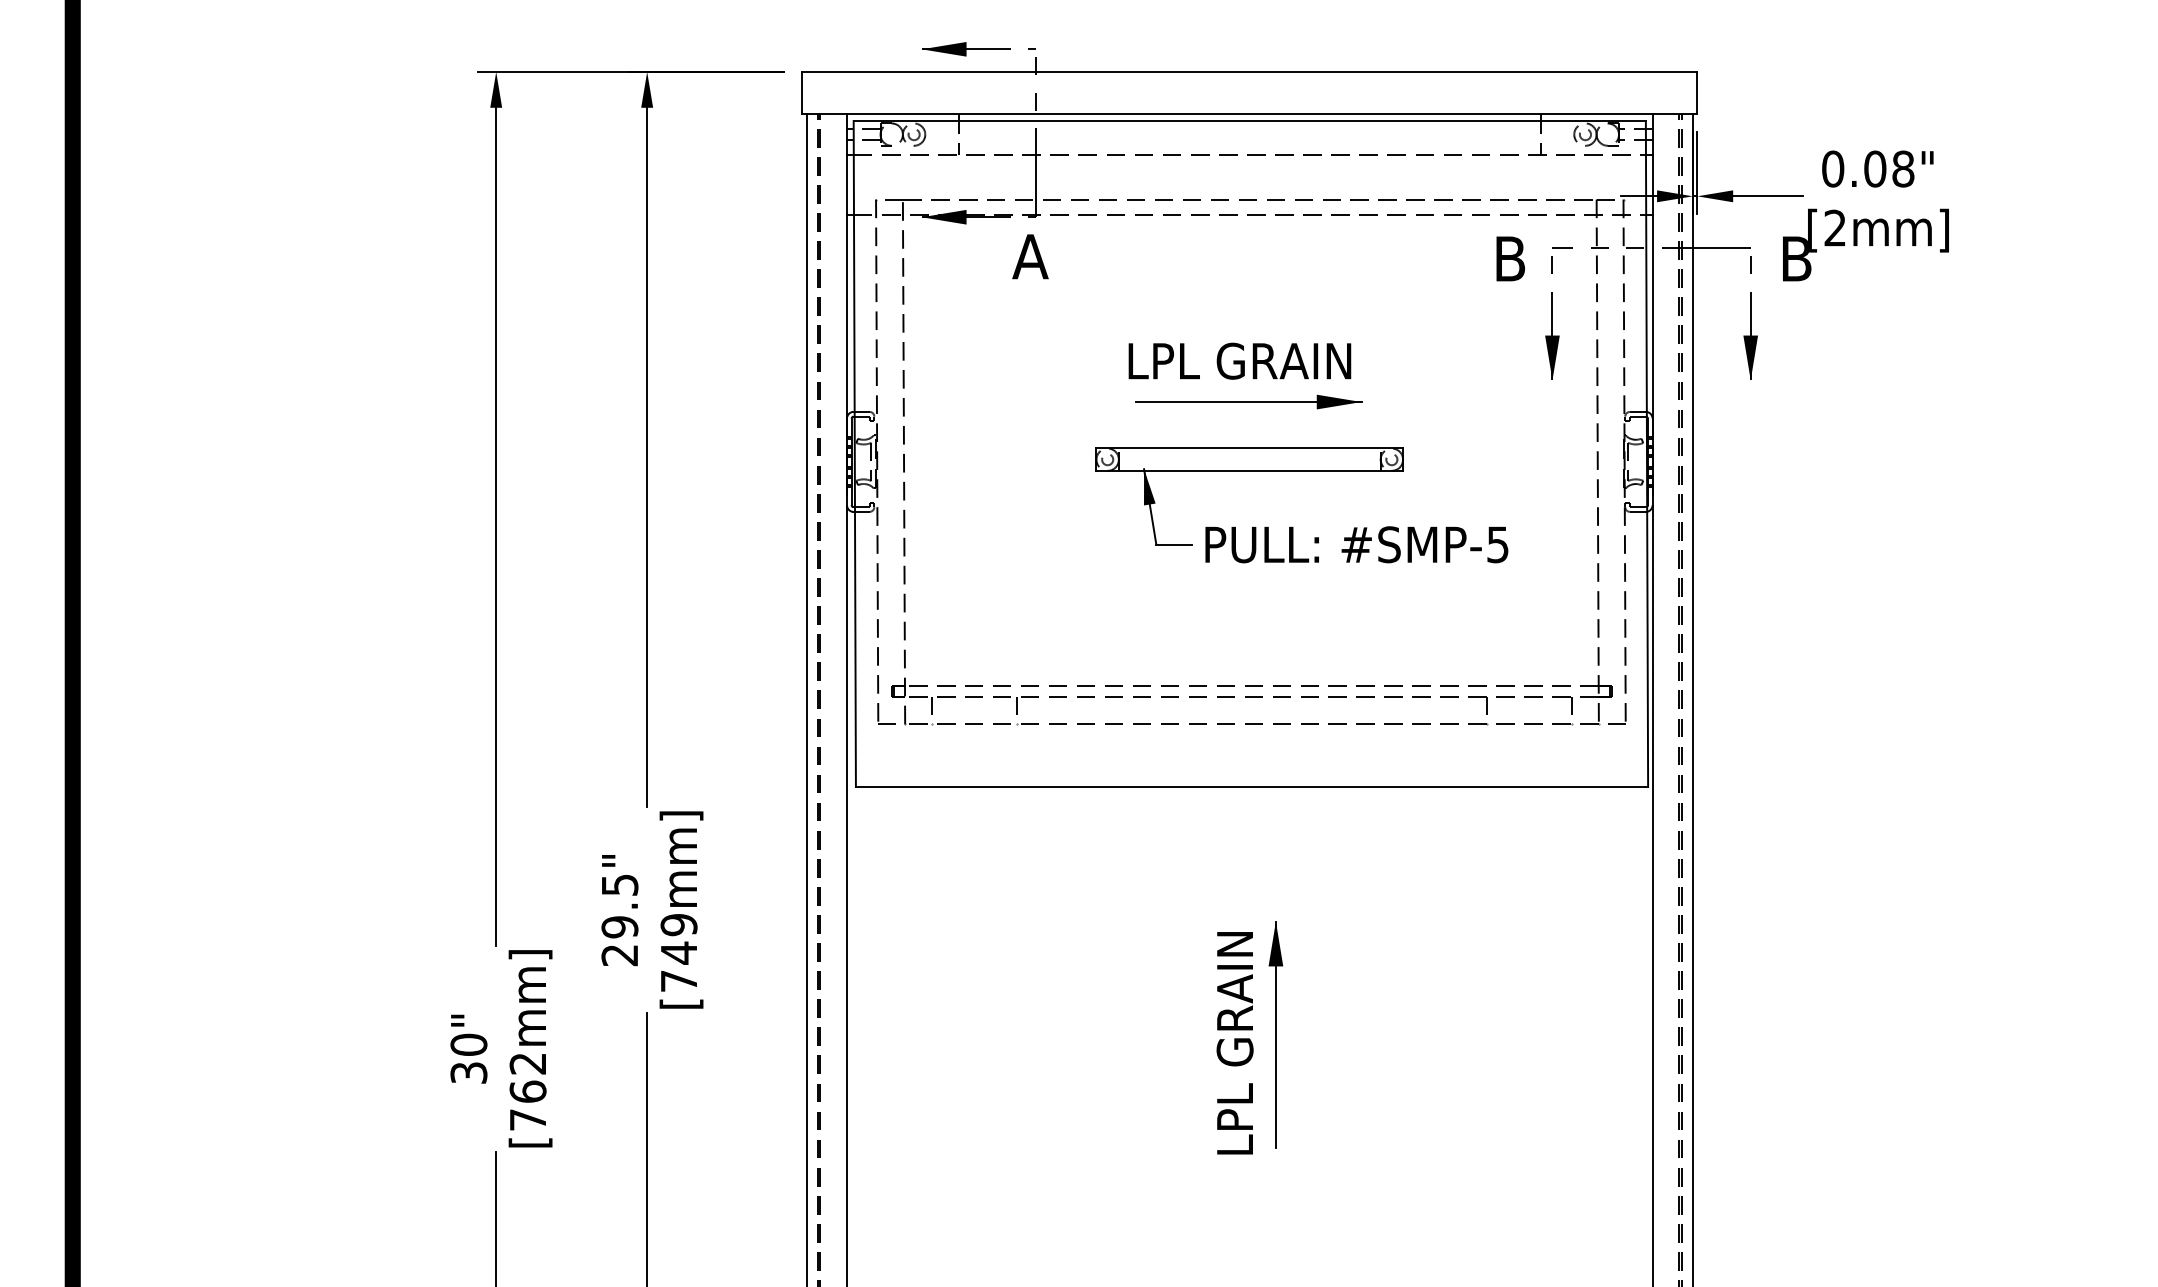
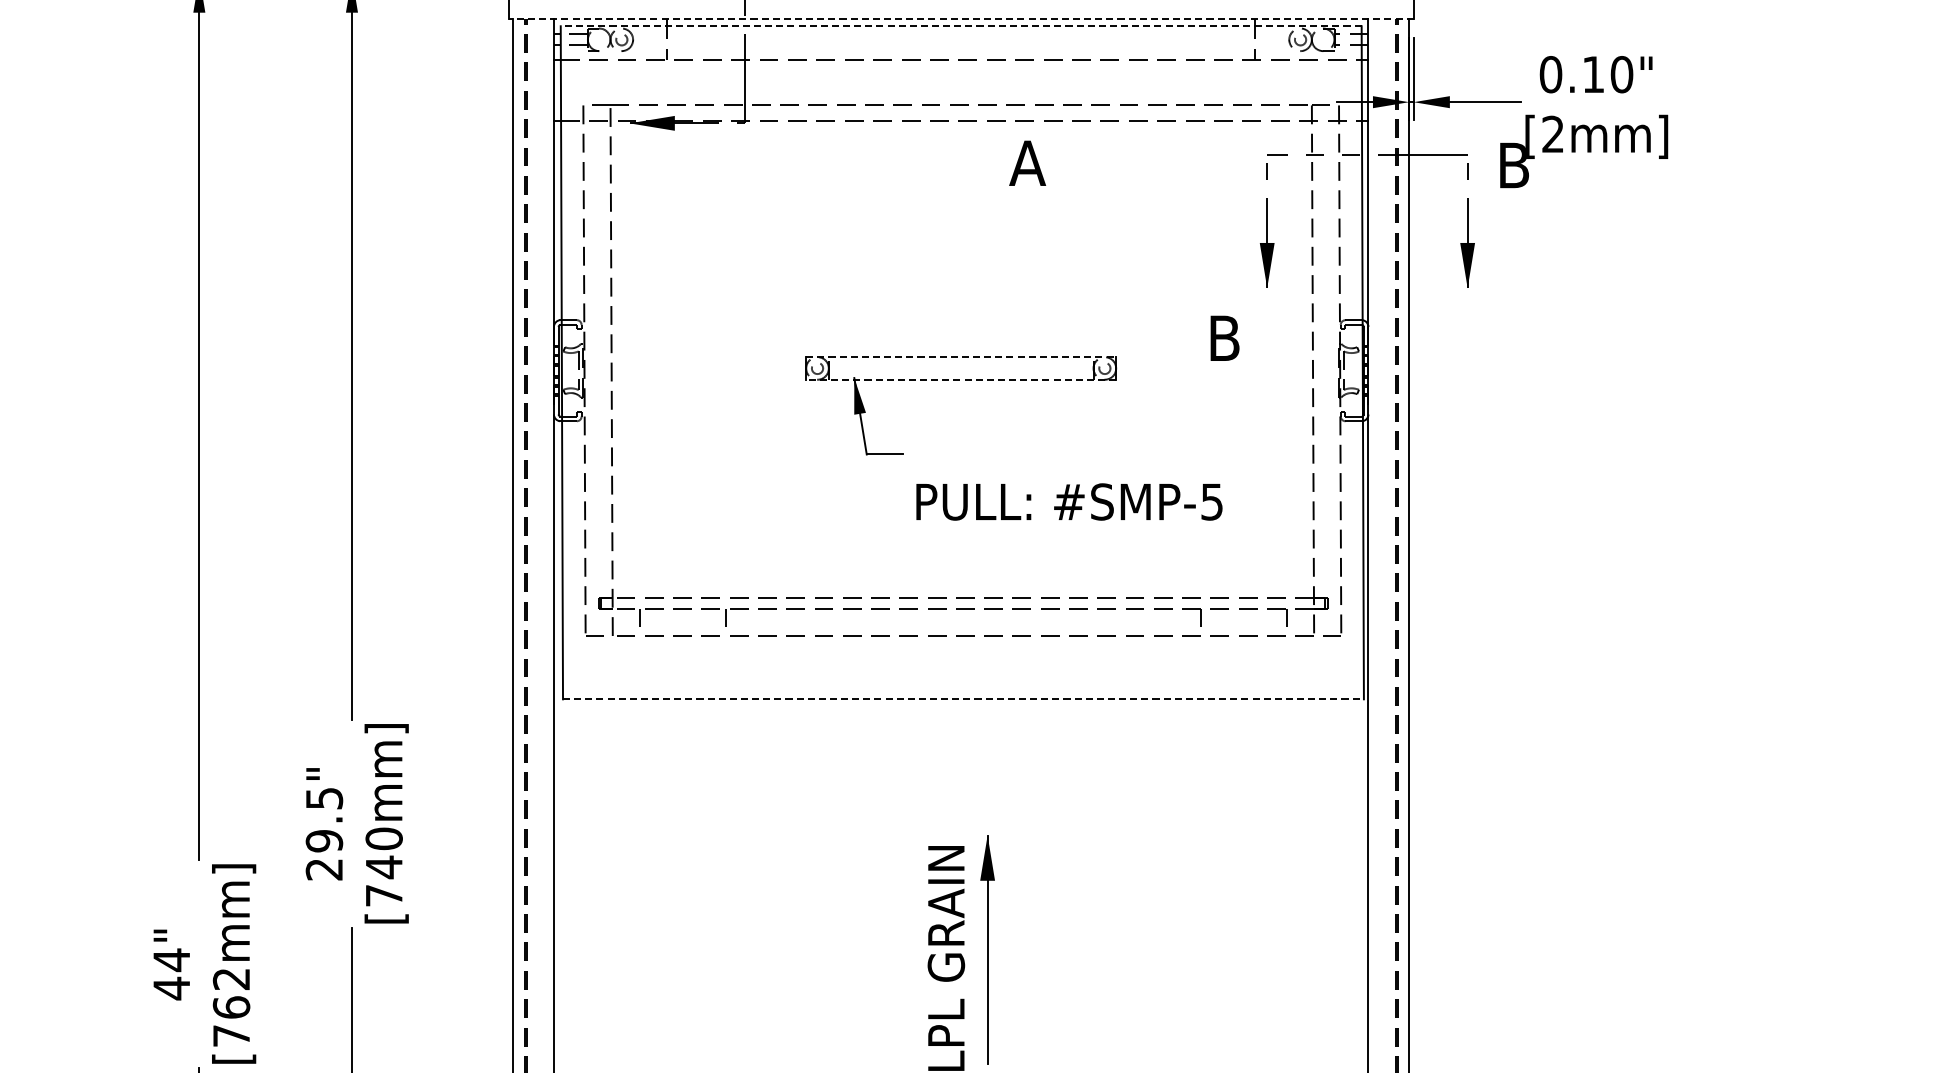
line: (1249, 114) -> (960, 19), solid -> dashed
line: (1249, 121) -> (960, 26), solid -> dashed
text: (1889, 168) -> (1607, 74), 0.08" -> 0.10"
text: (1030, 256) -> (1027, 163), moved
text: (1510, 258) -> (1224, 337), moved
part: (1245, 375) -> (956, 283), removed
line: (1250, 448) -> (961, 357), solid -> dashed
line: (1249, 470) -> (960, 379), solid -> dashed
text: (1356, 544) -> (1069, 501), moved
line: (1252, 786) -> (963, 698), solid -> dashed
text: (678, 924) -> (383, 838), [749mm] -> [740mm]
text: (468, 1058) -> (171, 973), 30" -> 44"

